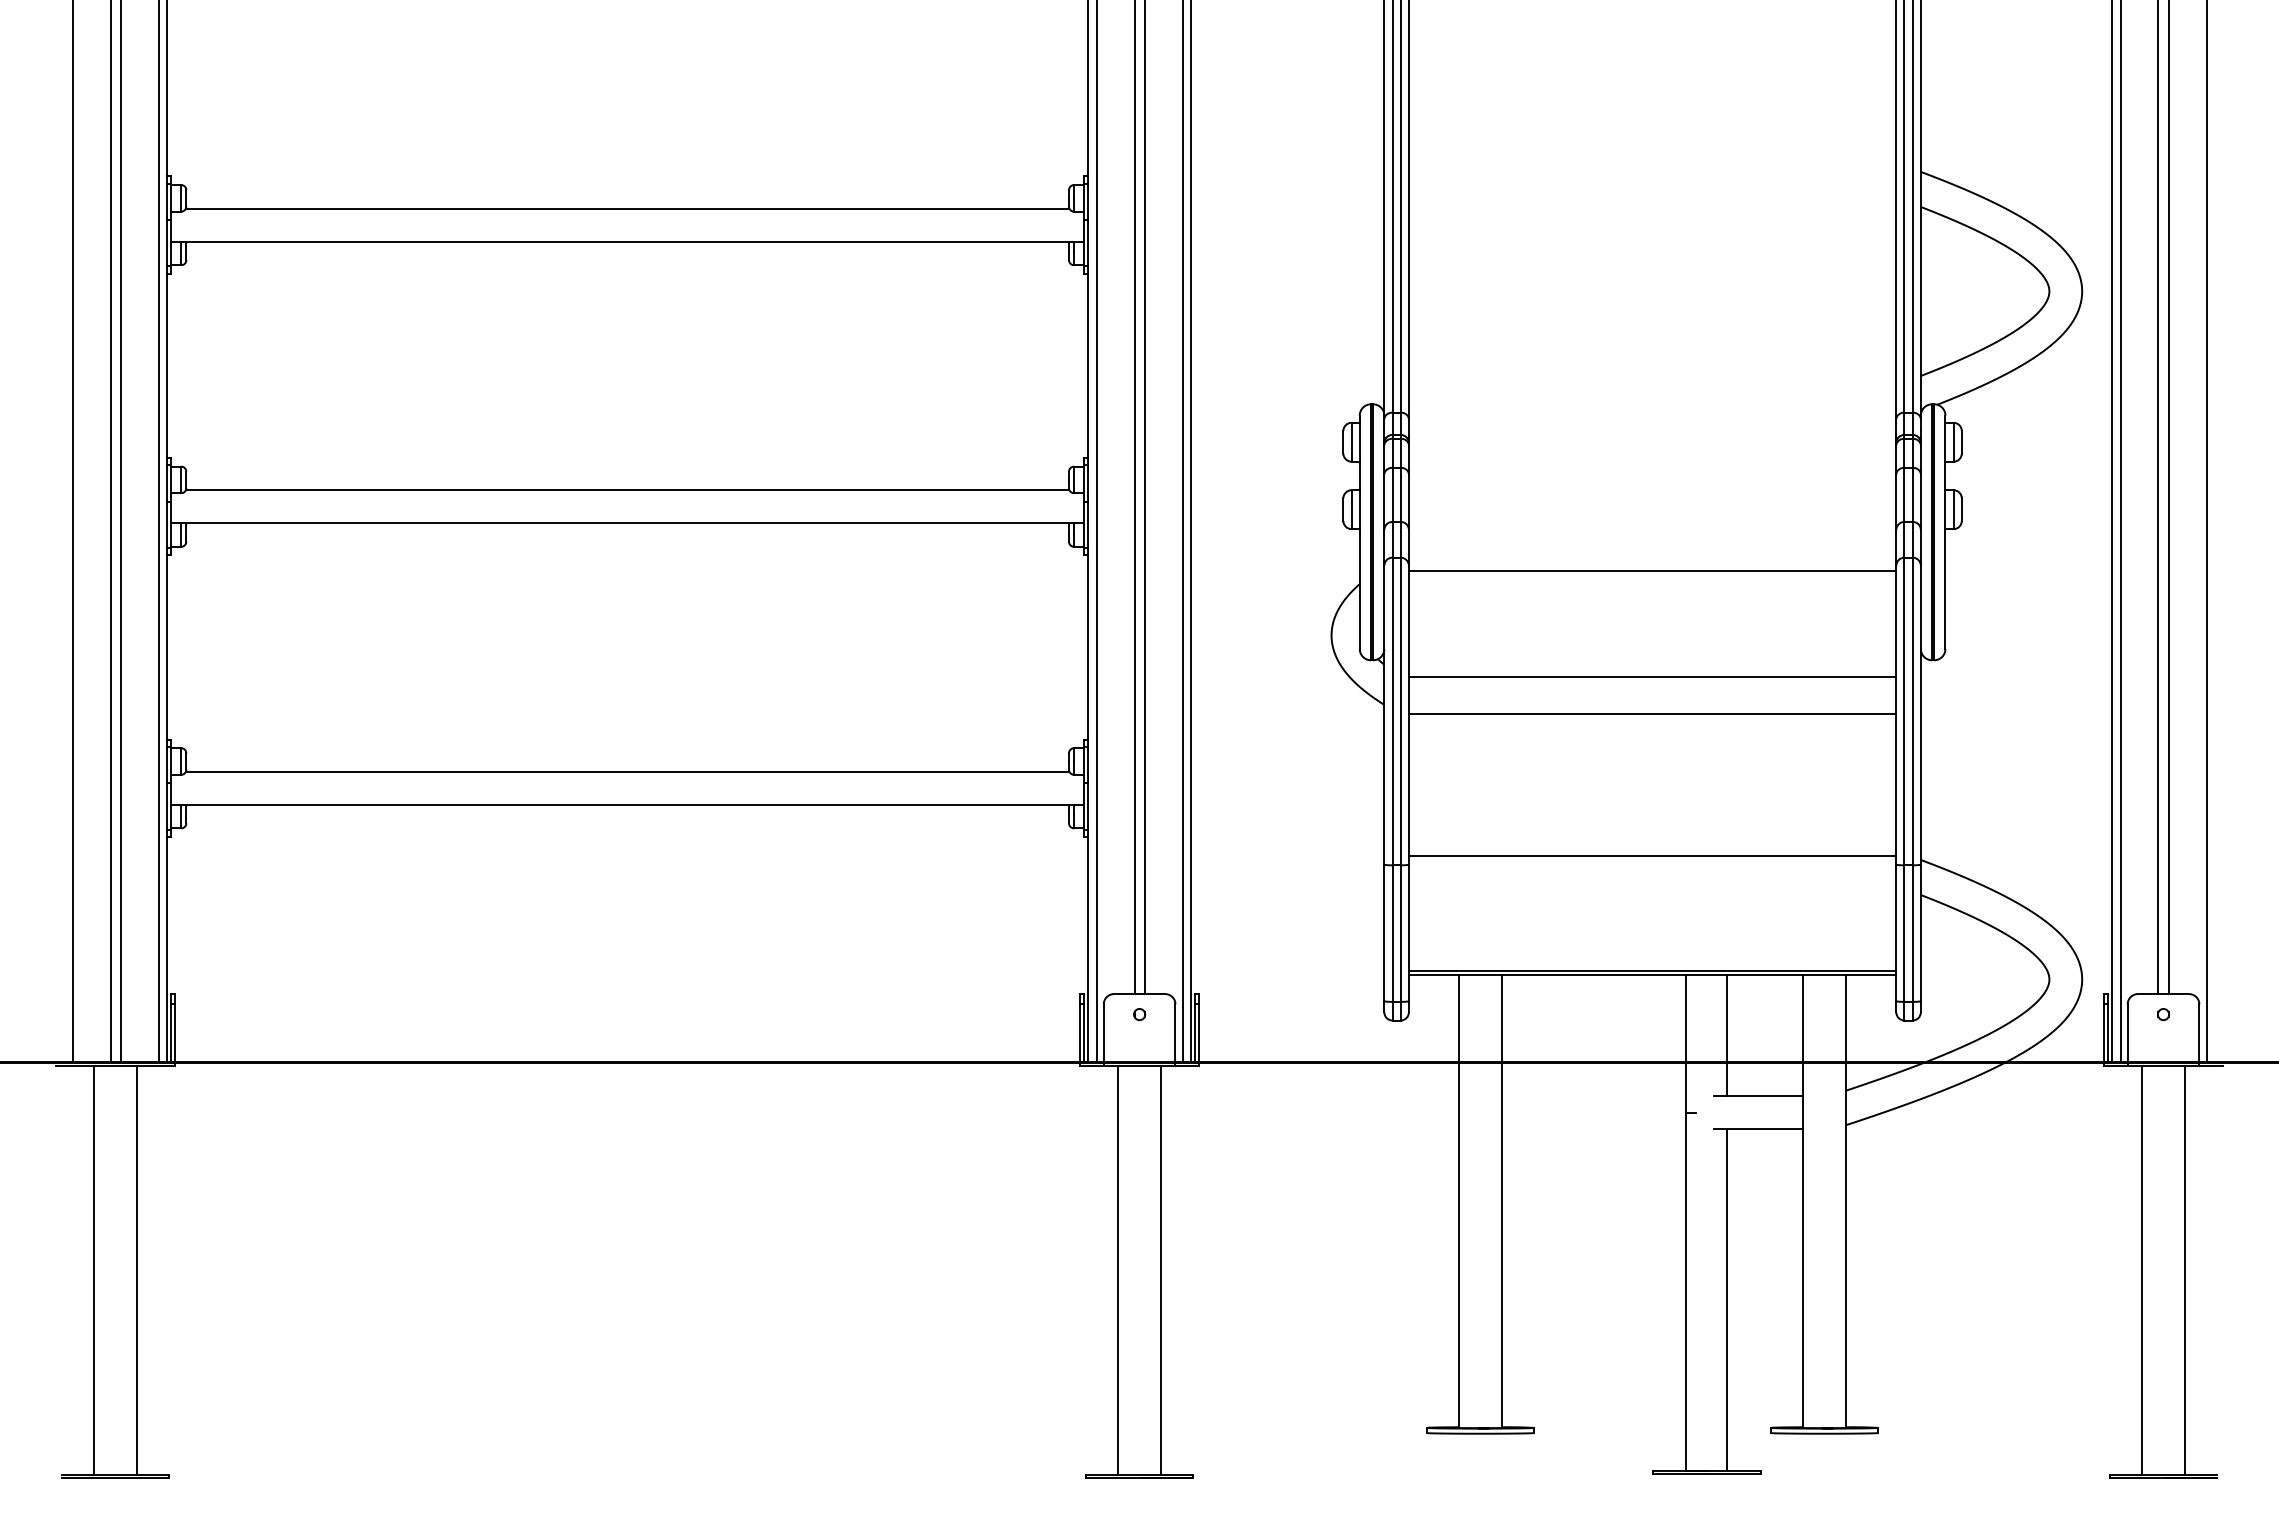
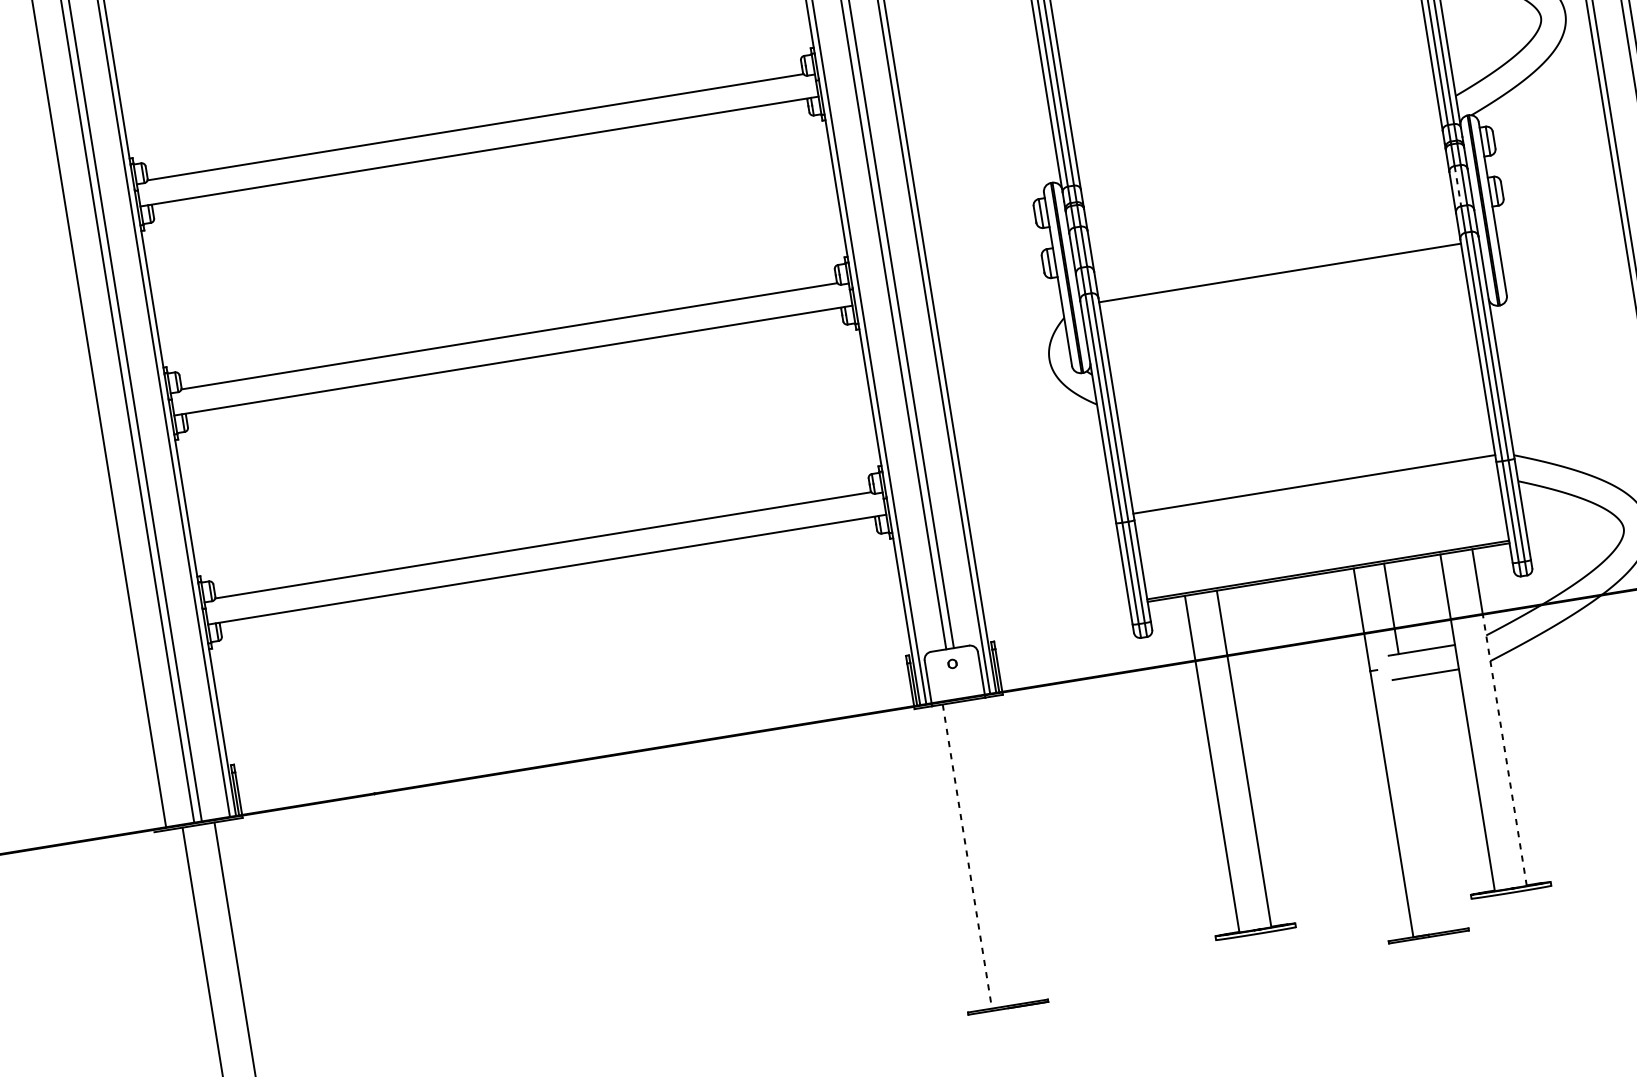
line: (1904, 495) -> (1458, 186), solid -> dashed
line: (1652, 676) -> (1292, 351), removed
line: (1652, 714) -> (1297, 379), removed
line: (1846, 1245) -> (1505, 750), solid -> dashed
line: (1118, 1270) -> (967, 856), solid -> dashed
line: (1161, 1270) -> (999, 851), removed
line: (1727, 1300) -> (1423, 805), removed

